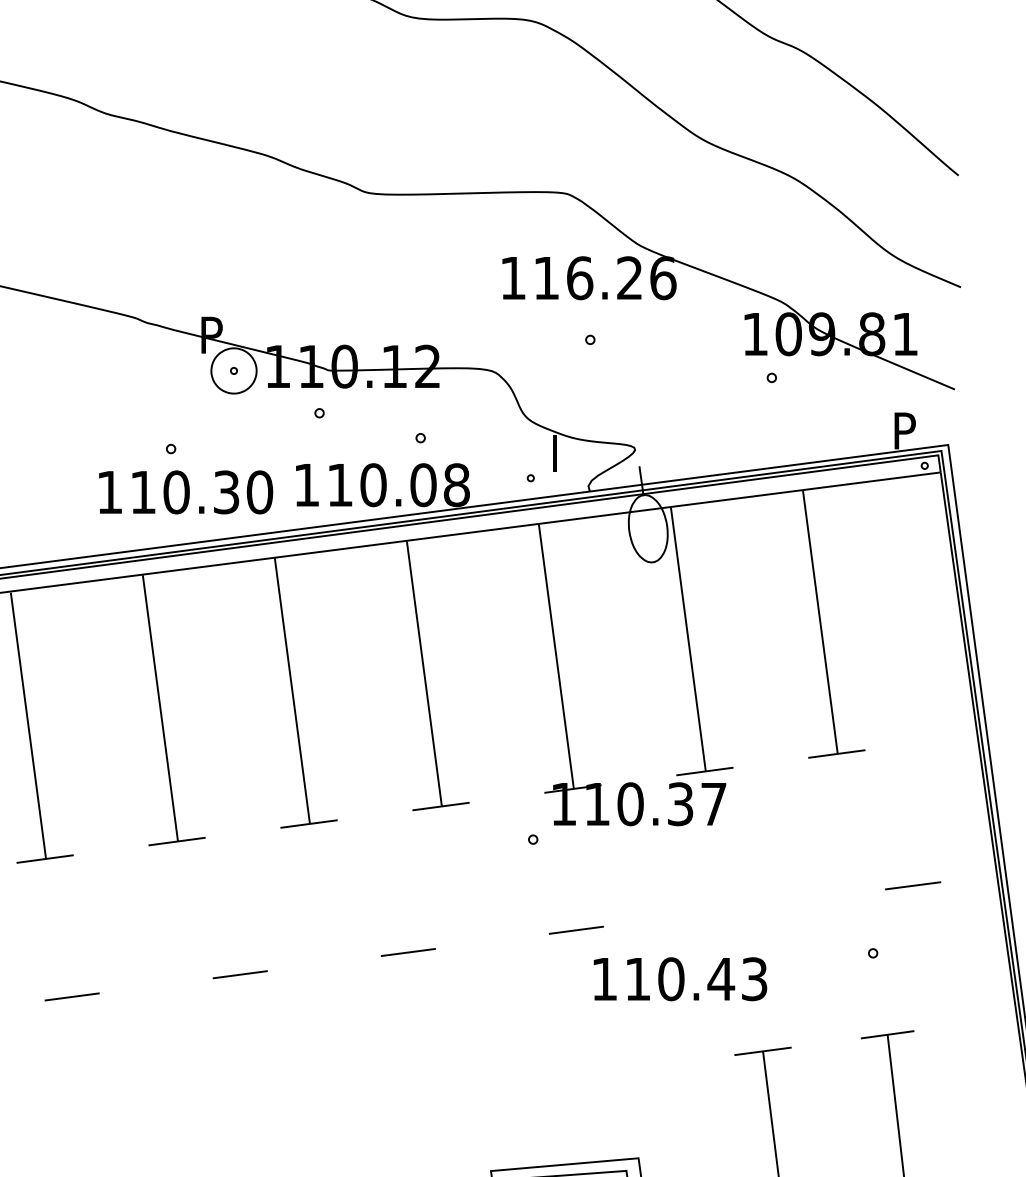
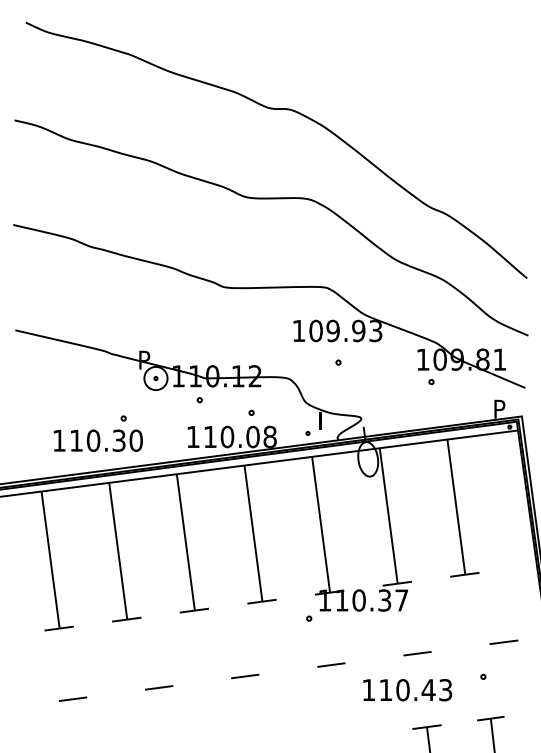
text: (603, 277) -> (345, 330), 116.26 -> 109.93
text: (184, 491) -> (97, 440), moved
line: (744, 907) -> (417, 653), added
text: (680, 979) -> (407, 690), moved

